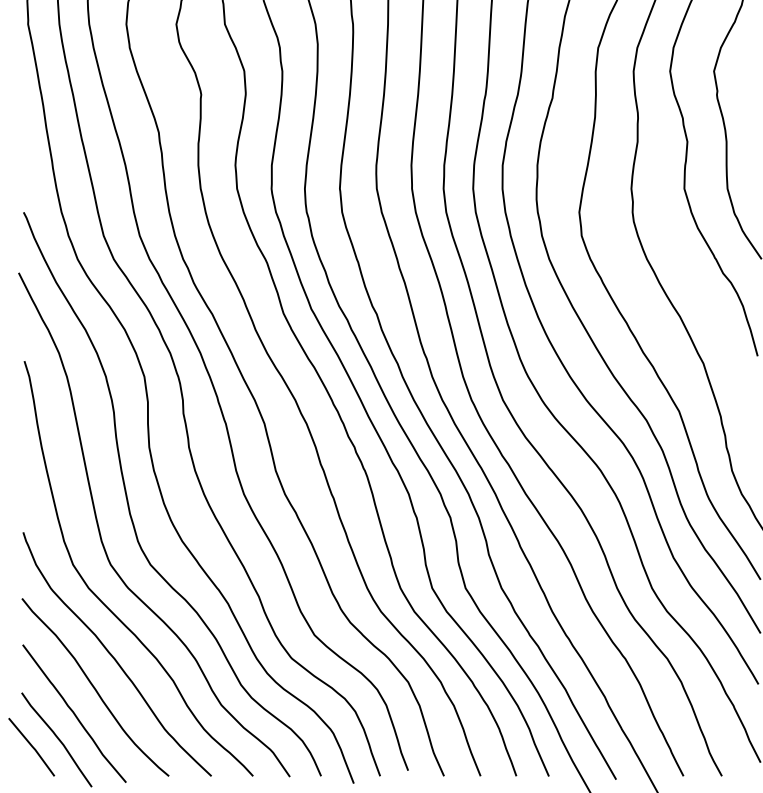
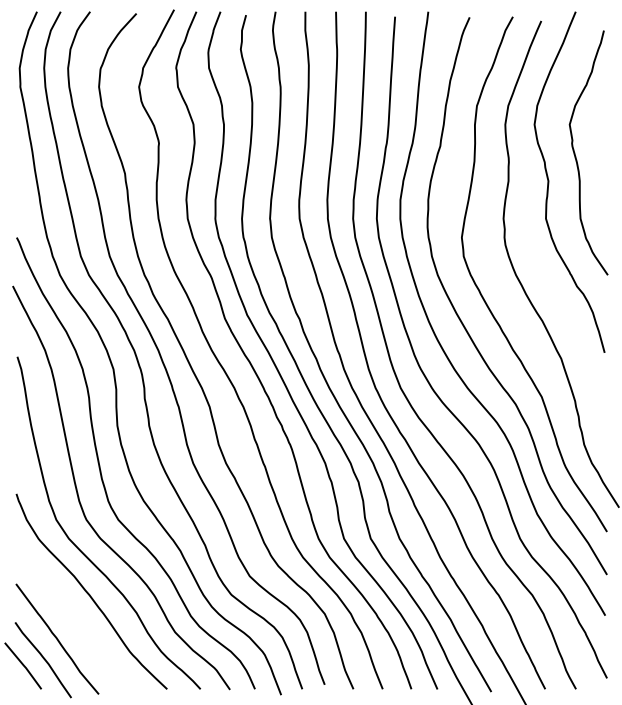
curve: (94, 686) -> (73, 617), removed

